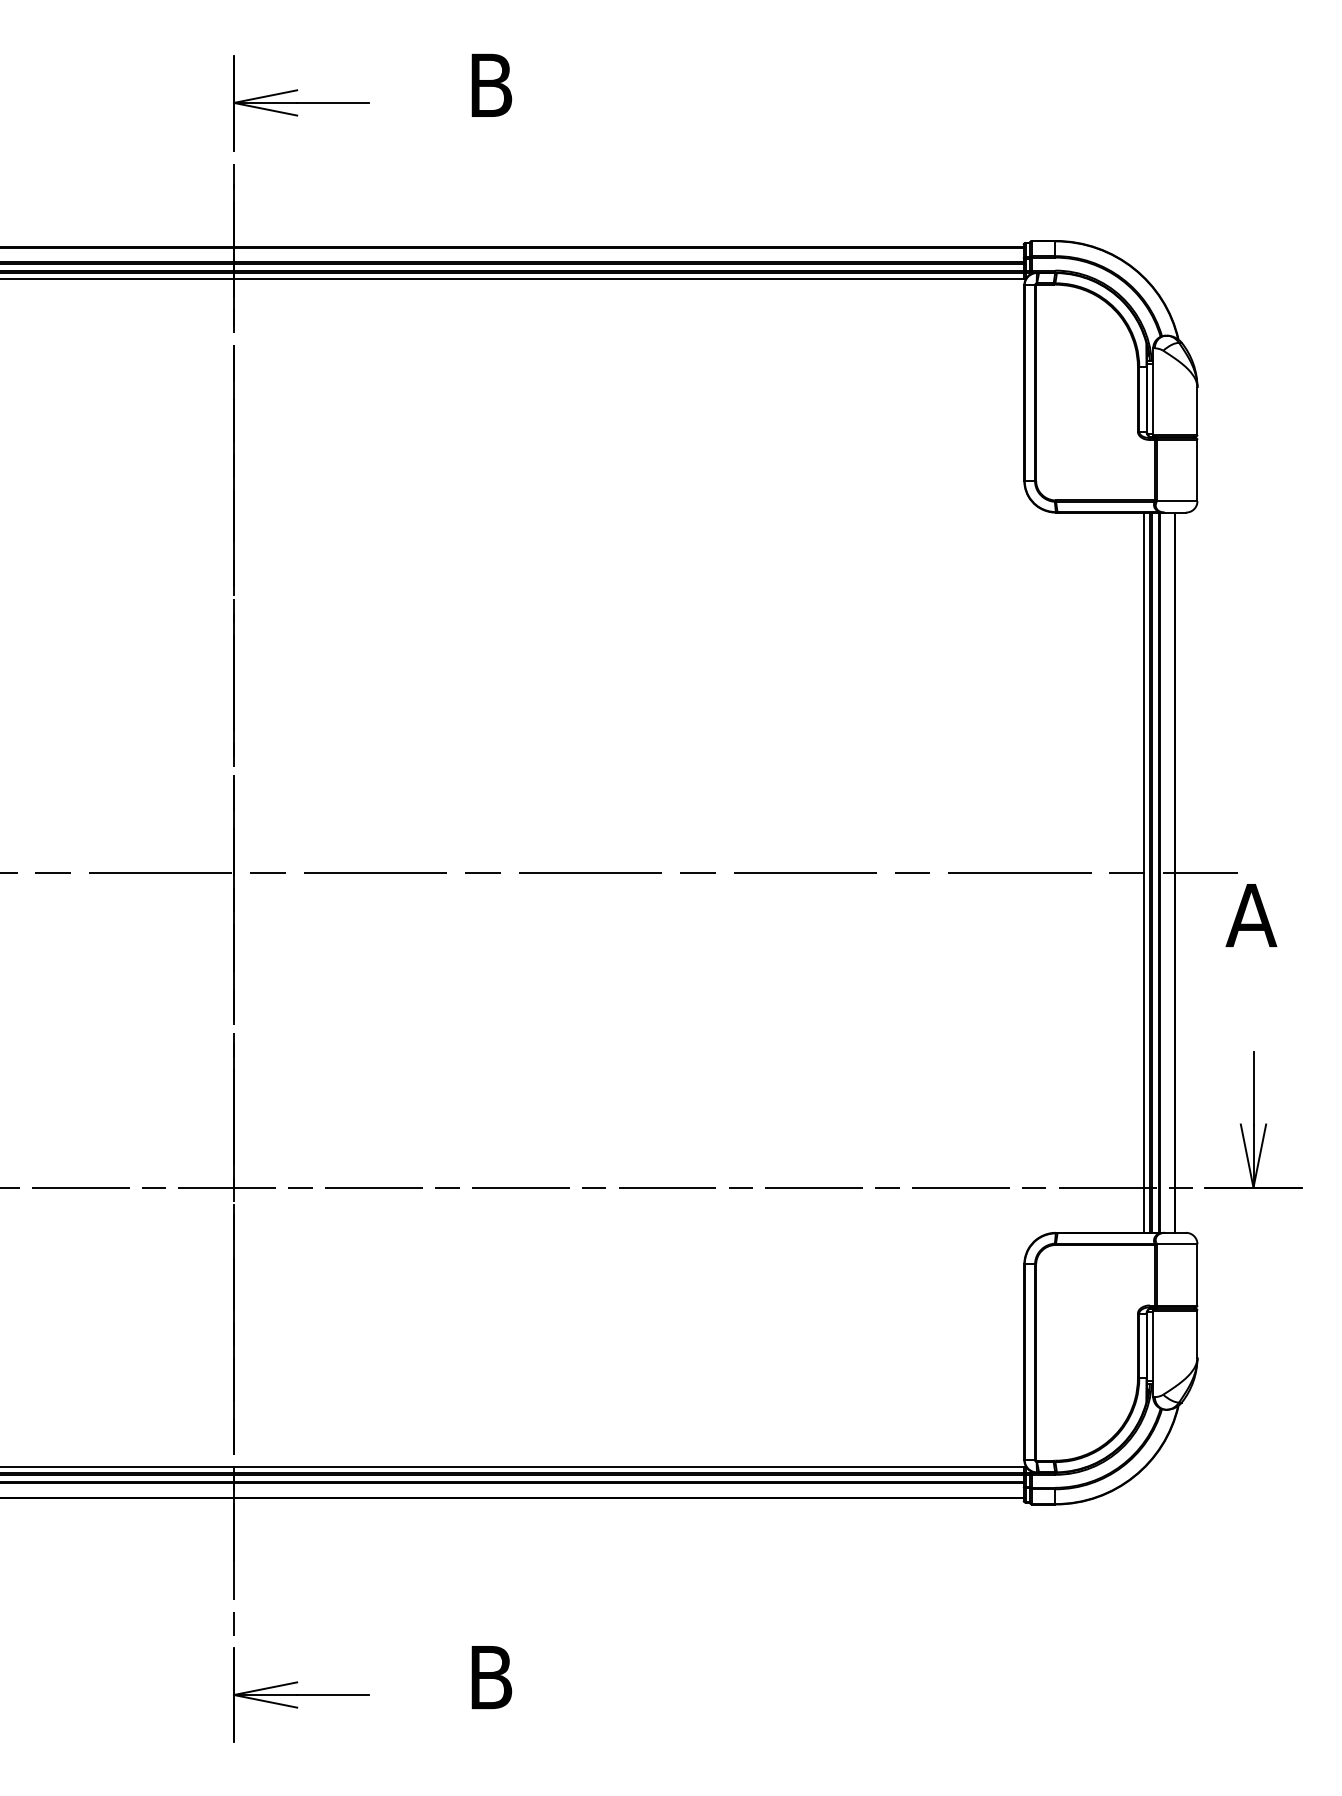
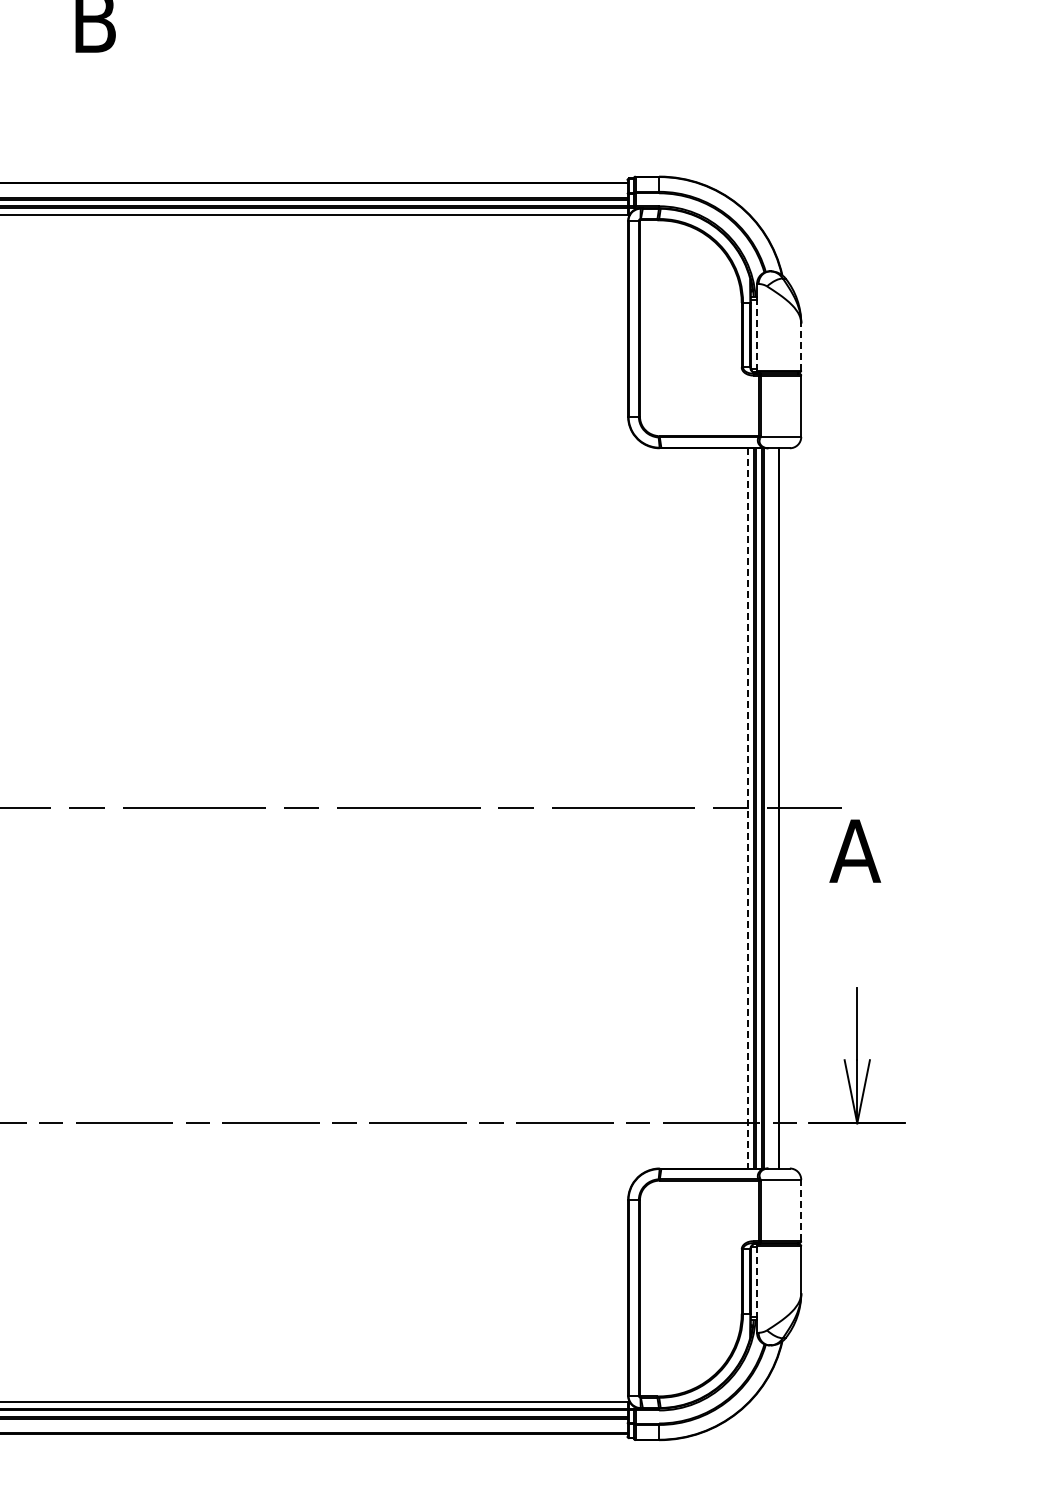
line: (1153, 397) -> (757, 333), solid -> dashed
line: (1197, 411) -> (801, 347), solid -> dashed
line: (1143, 873) -> (747, 809), solid -> dashed
line: (1197, 1274) -> (801, 1210), solid -> dashed
line: (1153, 1347) -> (757, 1283), solid -> dashed

